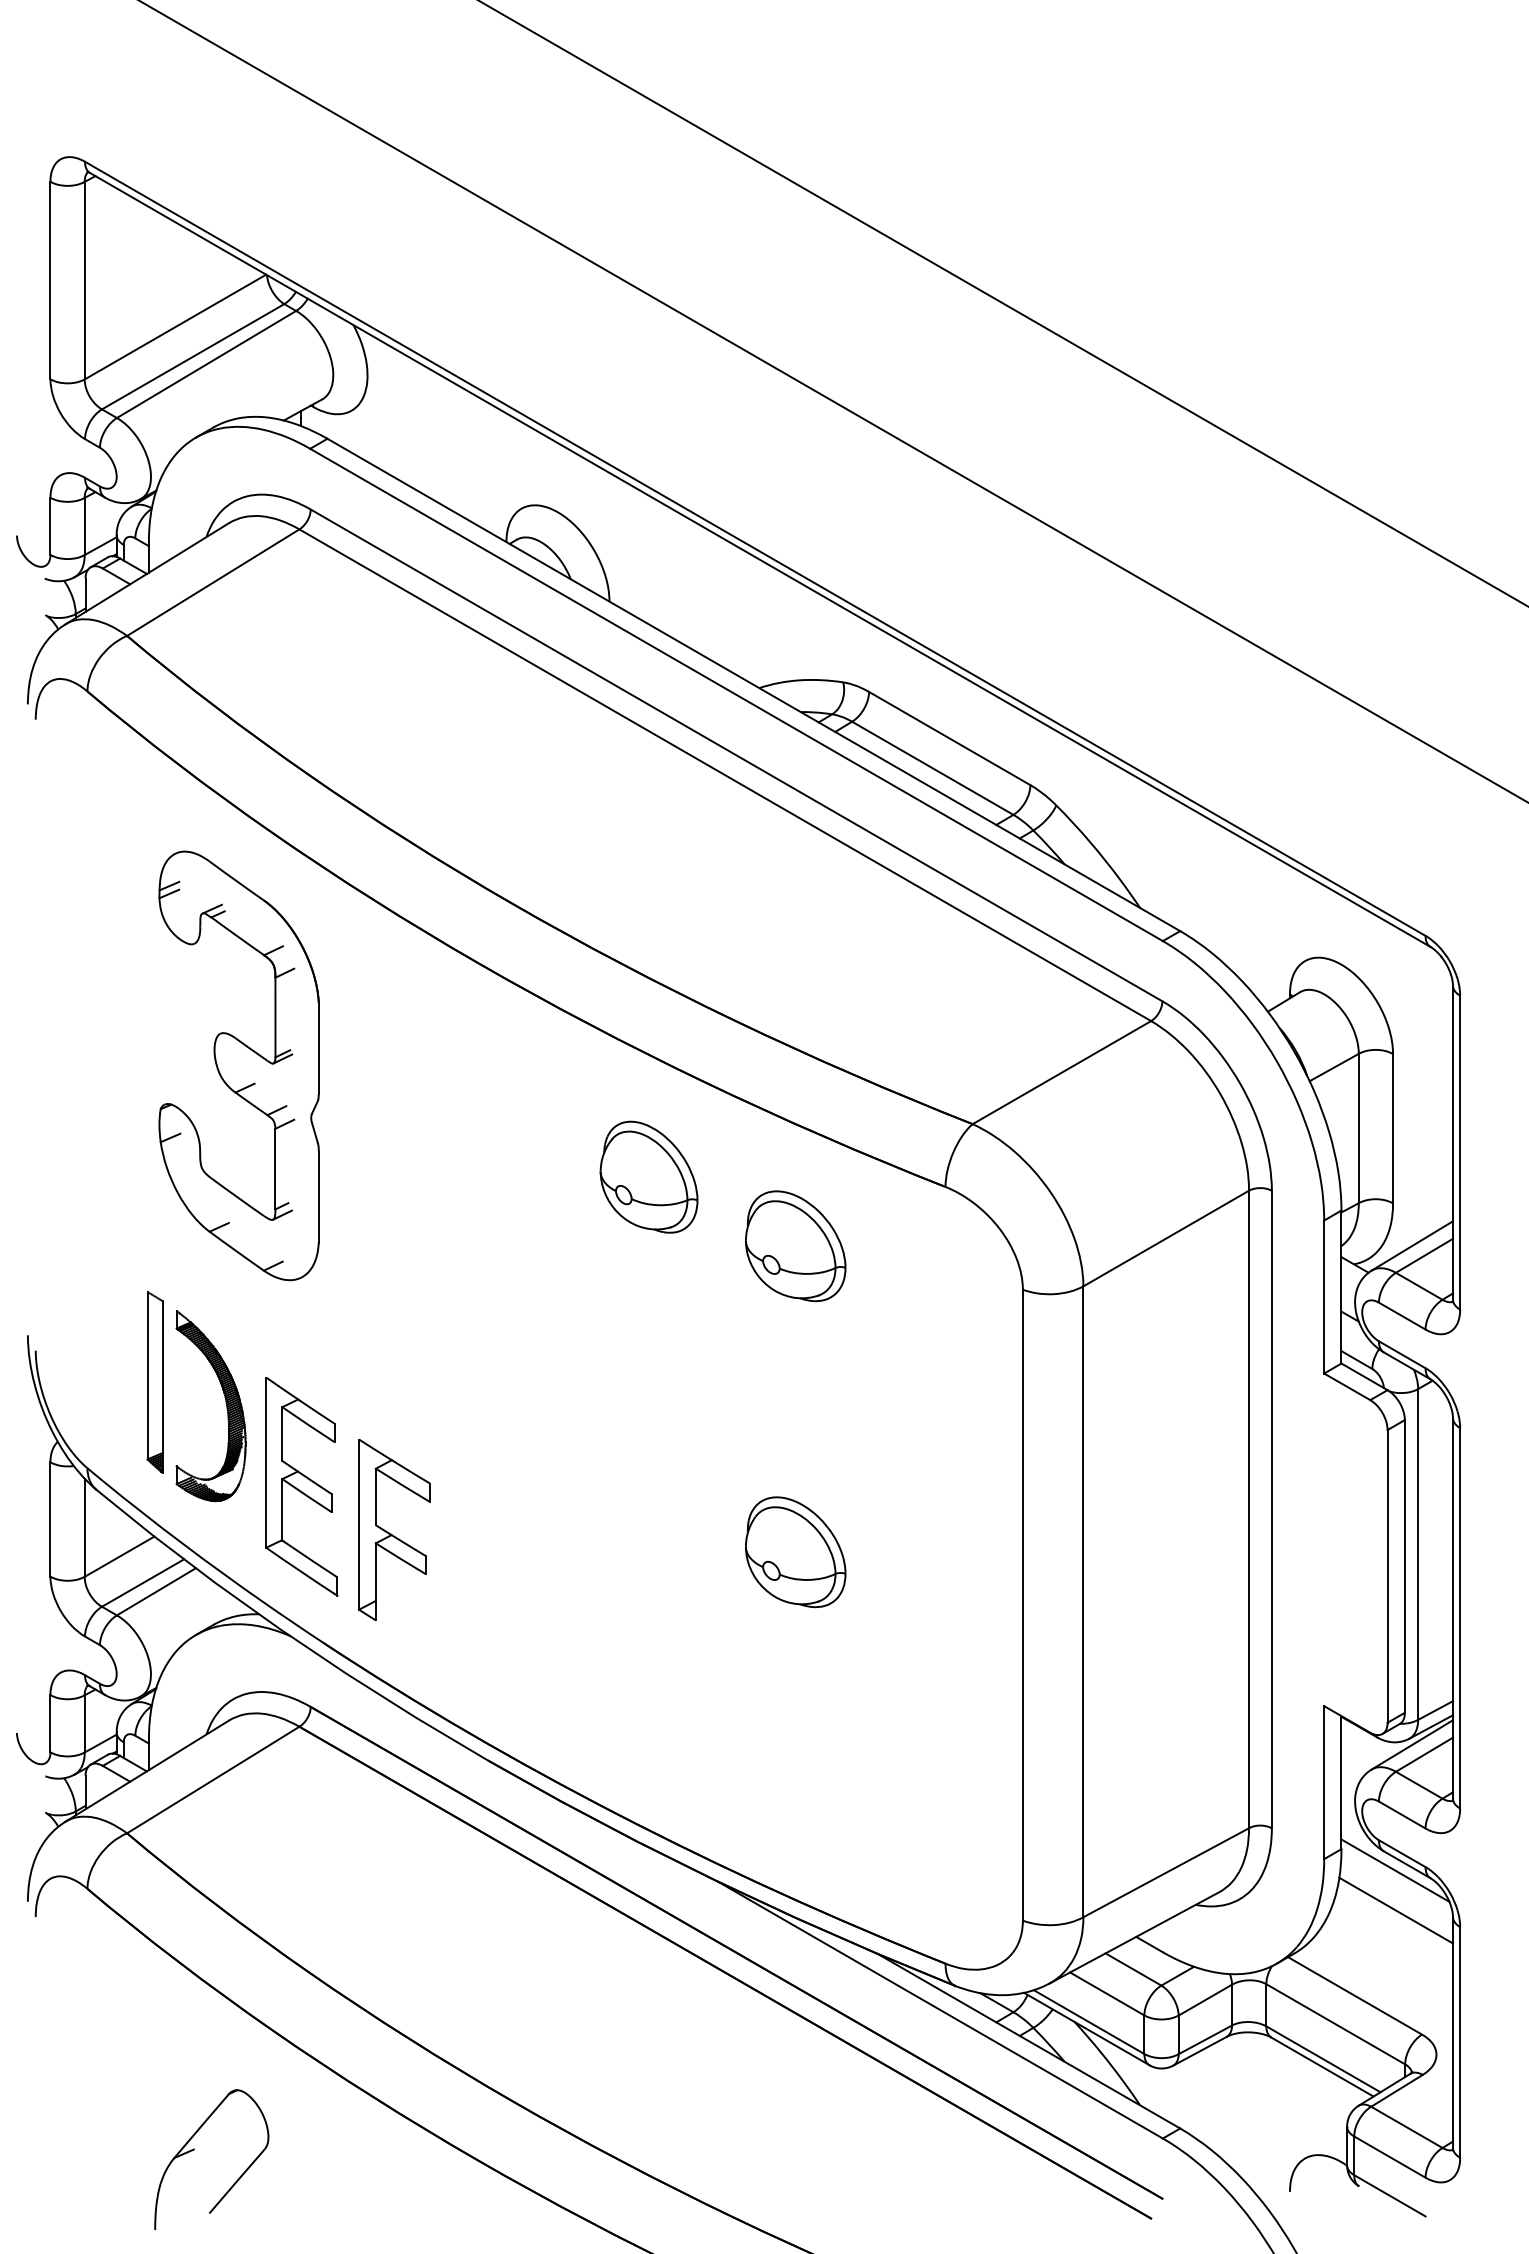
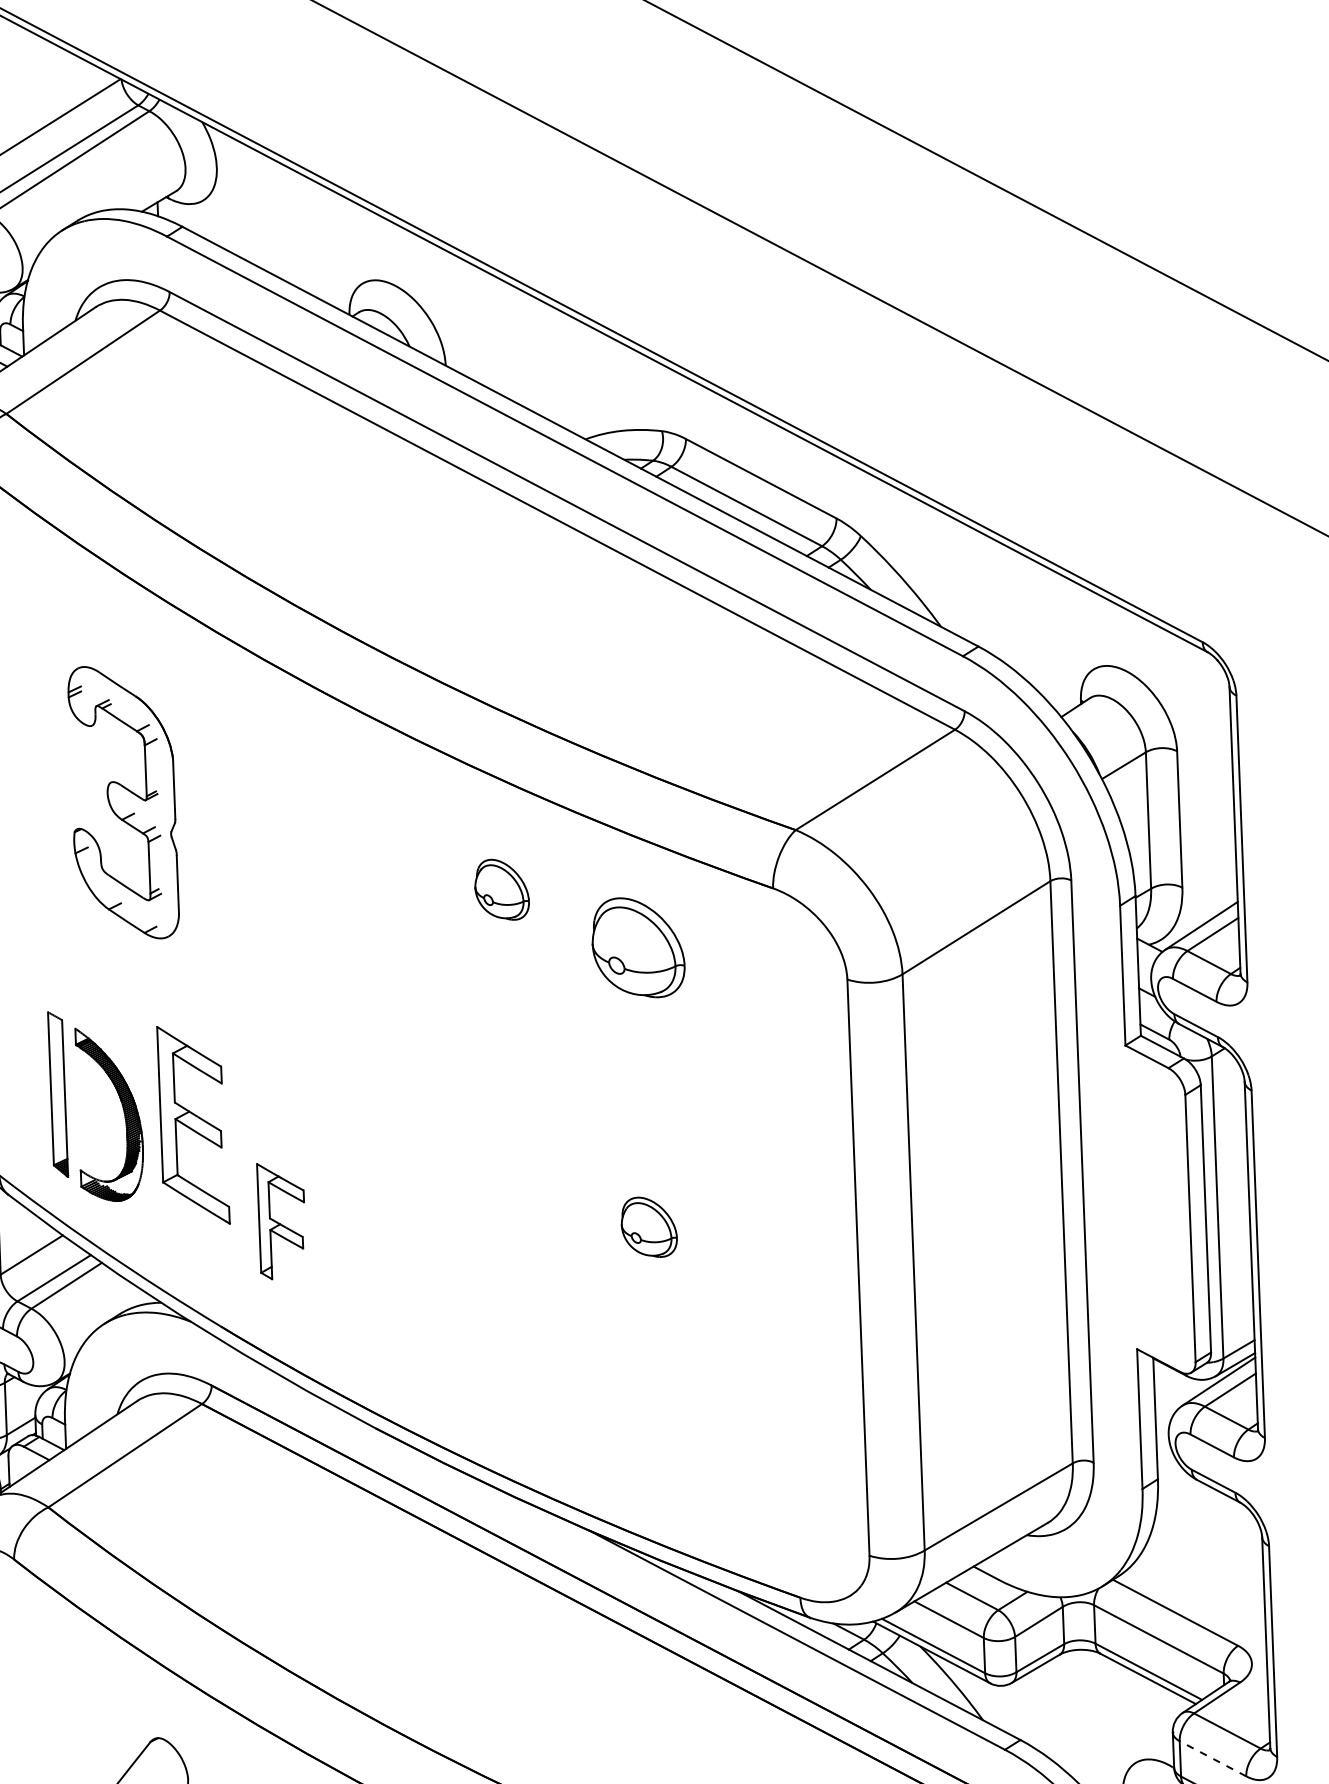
part: (238, 1065) -> (123, 802), size x0.7
part: (648, 1176) -> (501, 889), size x0.6
part: (301, 1486) -> (193, 1125), moved
part: (394, 1529) -> (281, 1220), size x0.7
part: (795, 1552) -> (648, 1227), size x0.6
line: (1395, 1870) -> (1208, 1496), removed
line: (1396, 1910) -> (1210, 1533), removed
line: (1389, 2156) -> (1212, 1758), solid -> dashed

